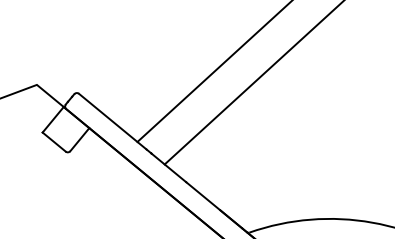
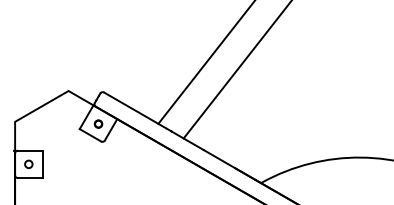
part: (66, 129) -> (98, 123), added

